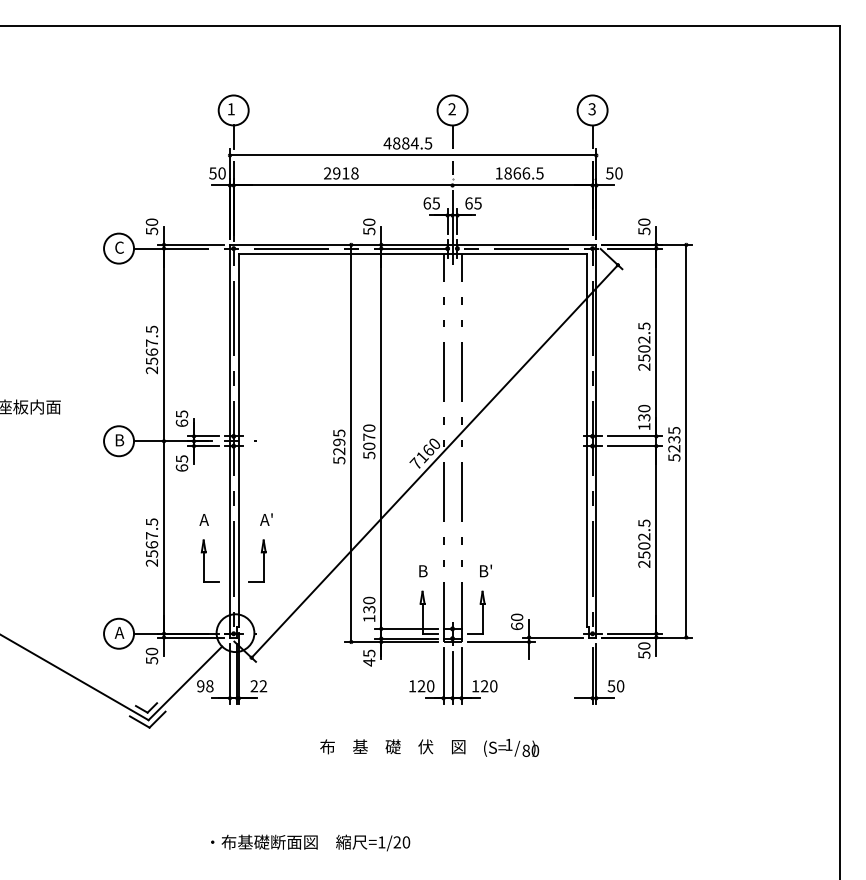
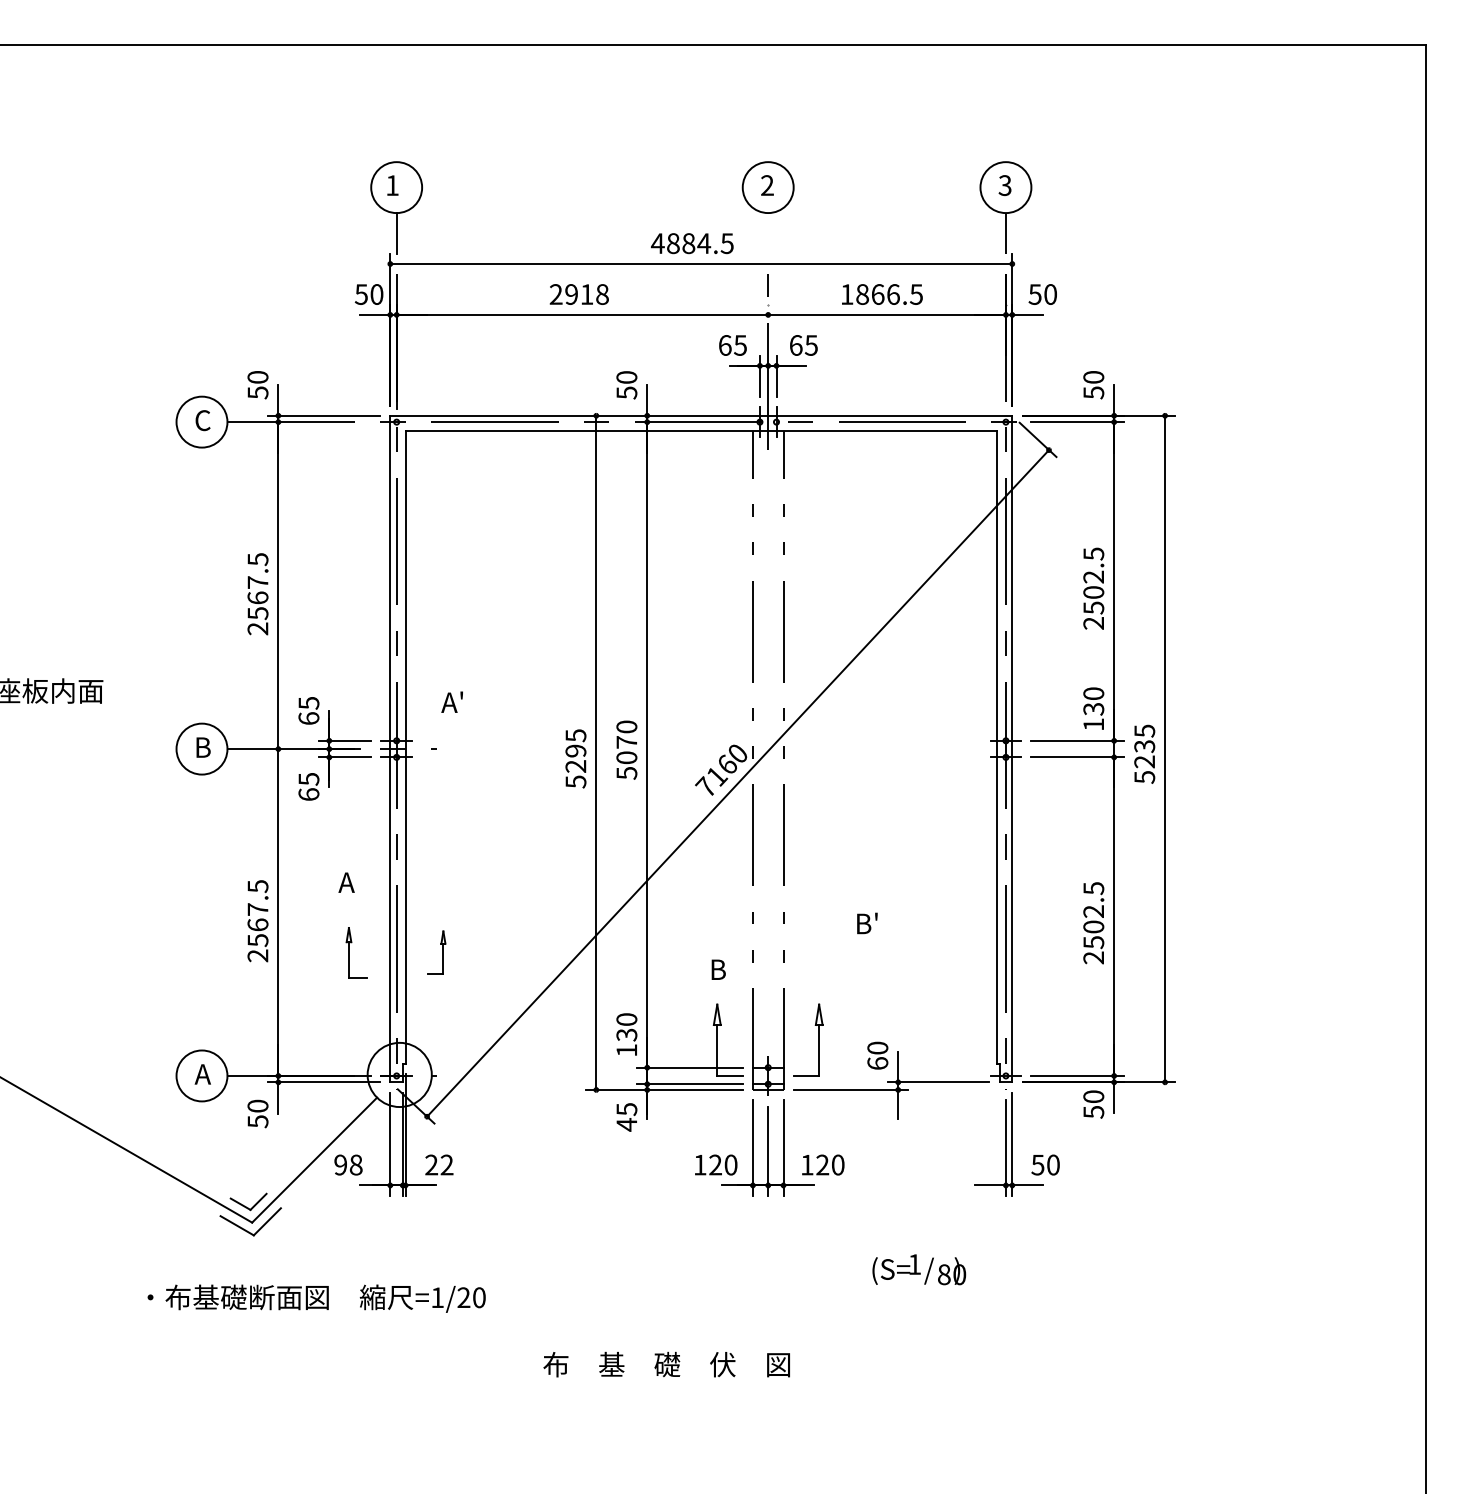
line: (452, 137) -> (768, 233), removed
text: (266, 519) -> (452, 702), moved
part: (209, 560) -> (355, 951), size x0.7
part: (257, 560) -> (437, 951), size x0.6
text: (485, 570) -> (866, 922), moved
text: (392, 746) -> (666, 1364), moved
text: (511, 747) -> (919, 1269), moved
text: (310, 842) -> (316, 1297), moved

